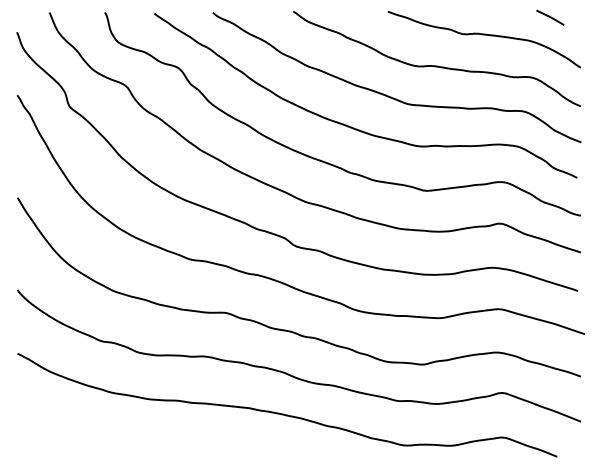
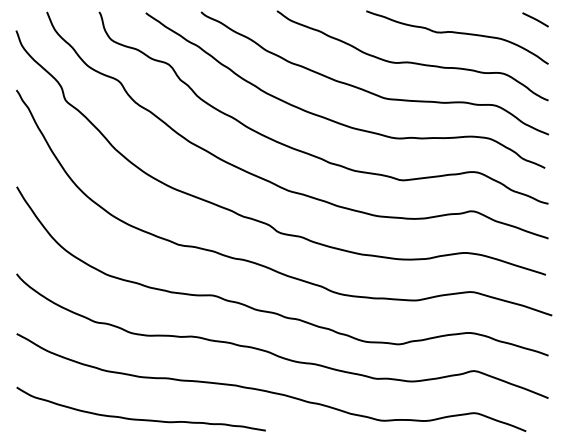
line: (550, 17) -> (535, 19), moved
curve: (146, 443) -> (138, 418), added

